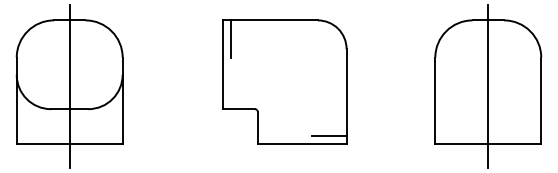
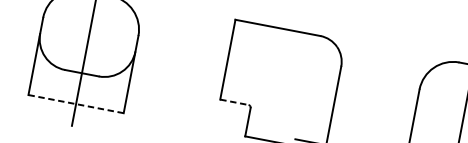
line: (230, 38) -> (238, 37), removed
line: (239, 109) -> (234, 102), solid -> dashed
line: (69, 143) -> (75, 104), solid -> dashed

